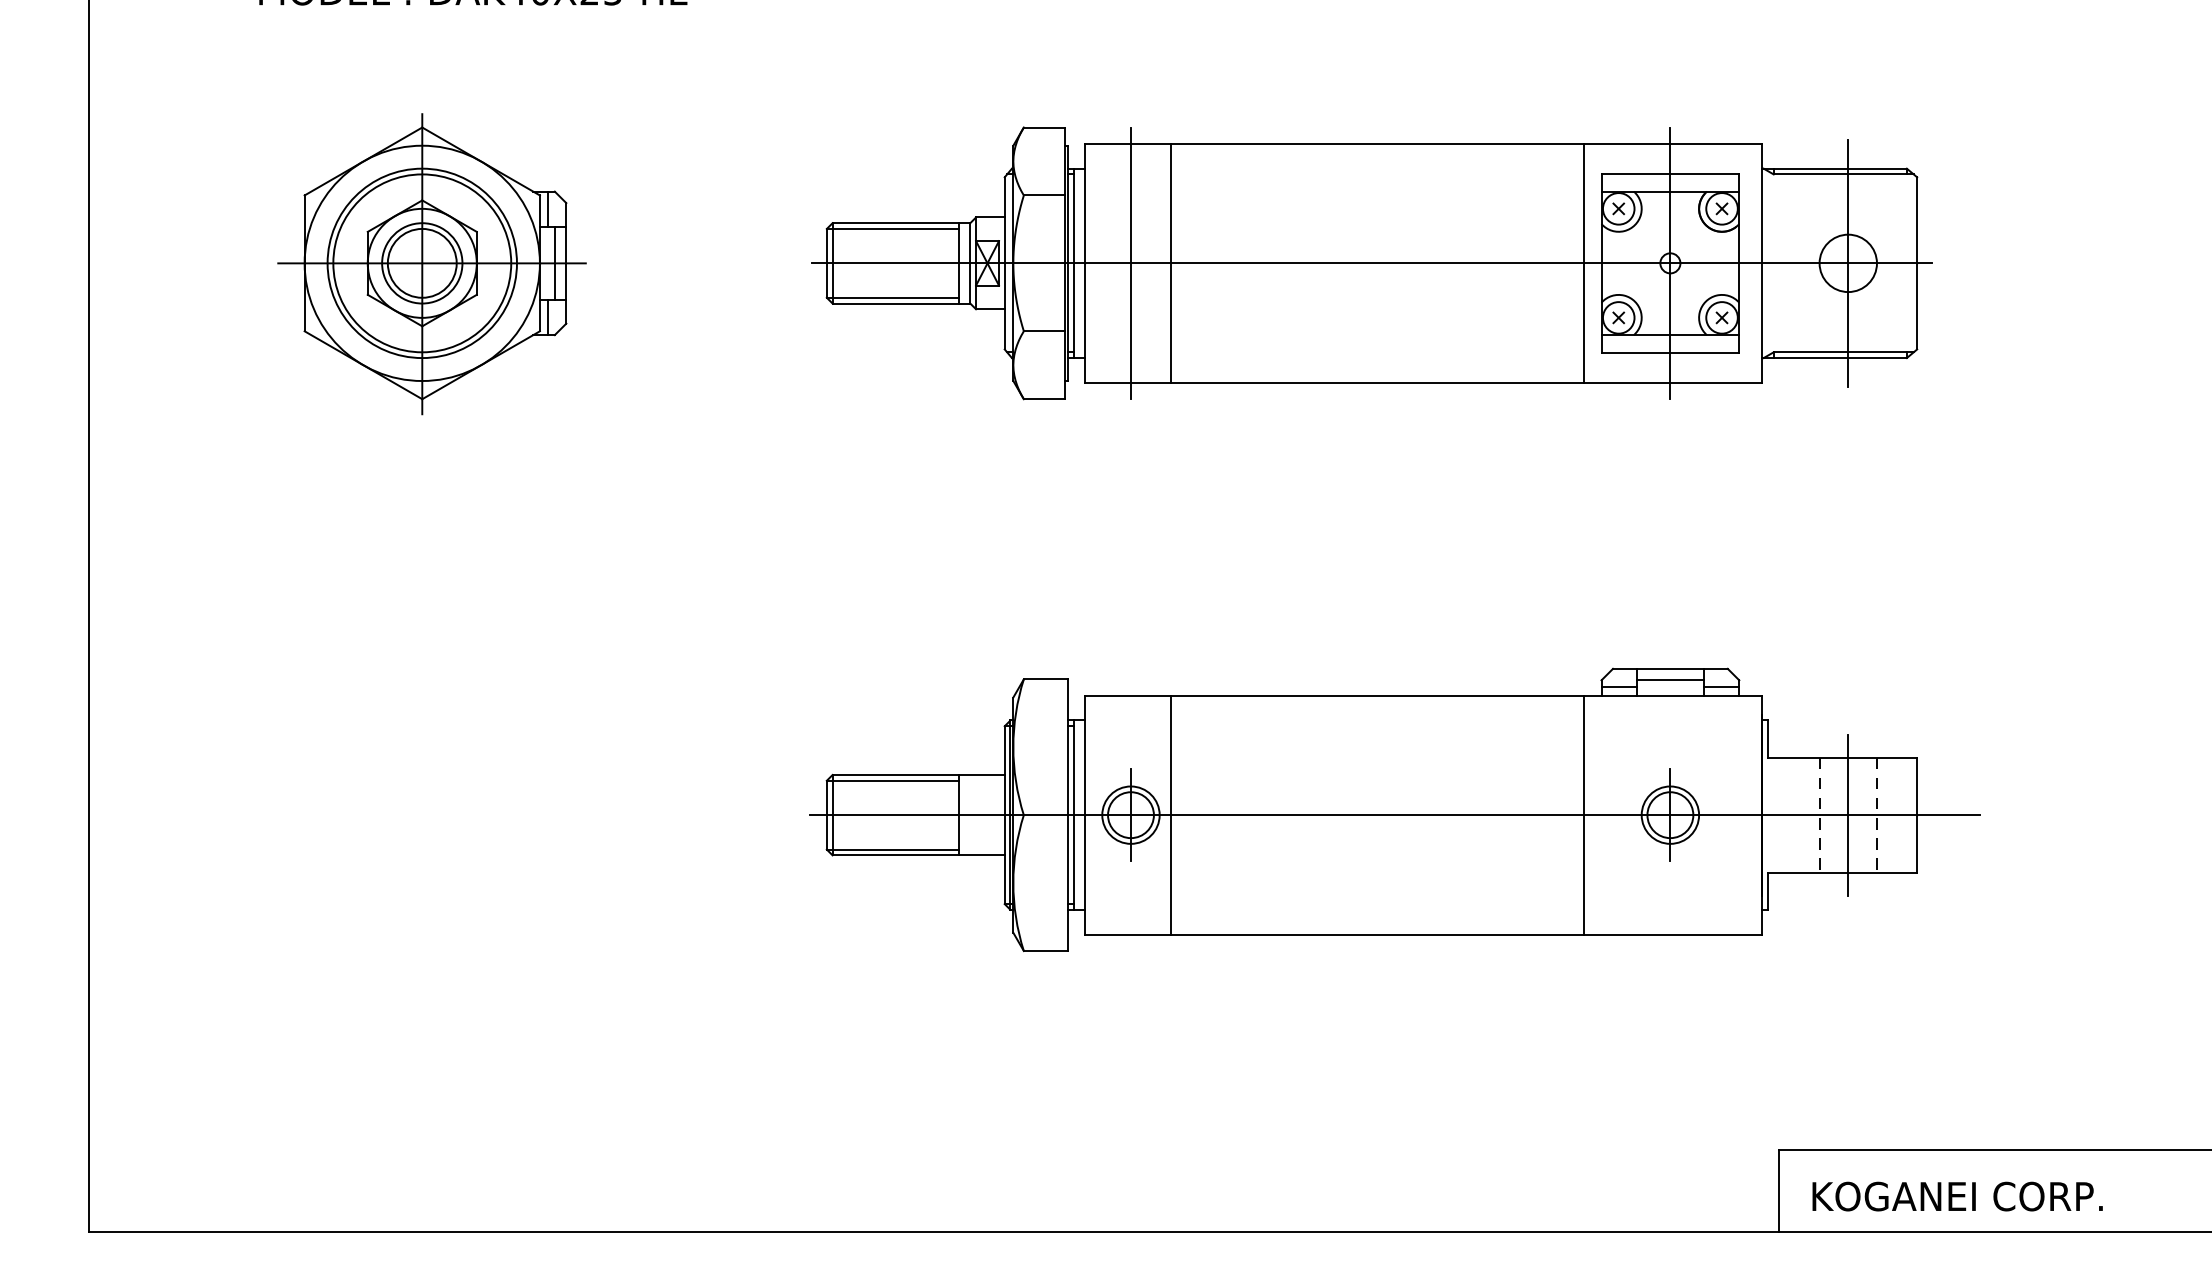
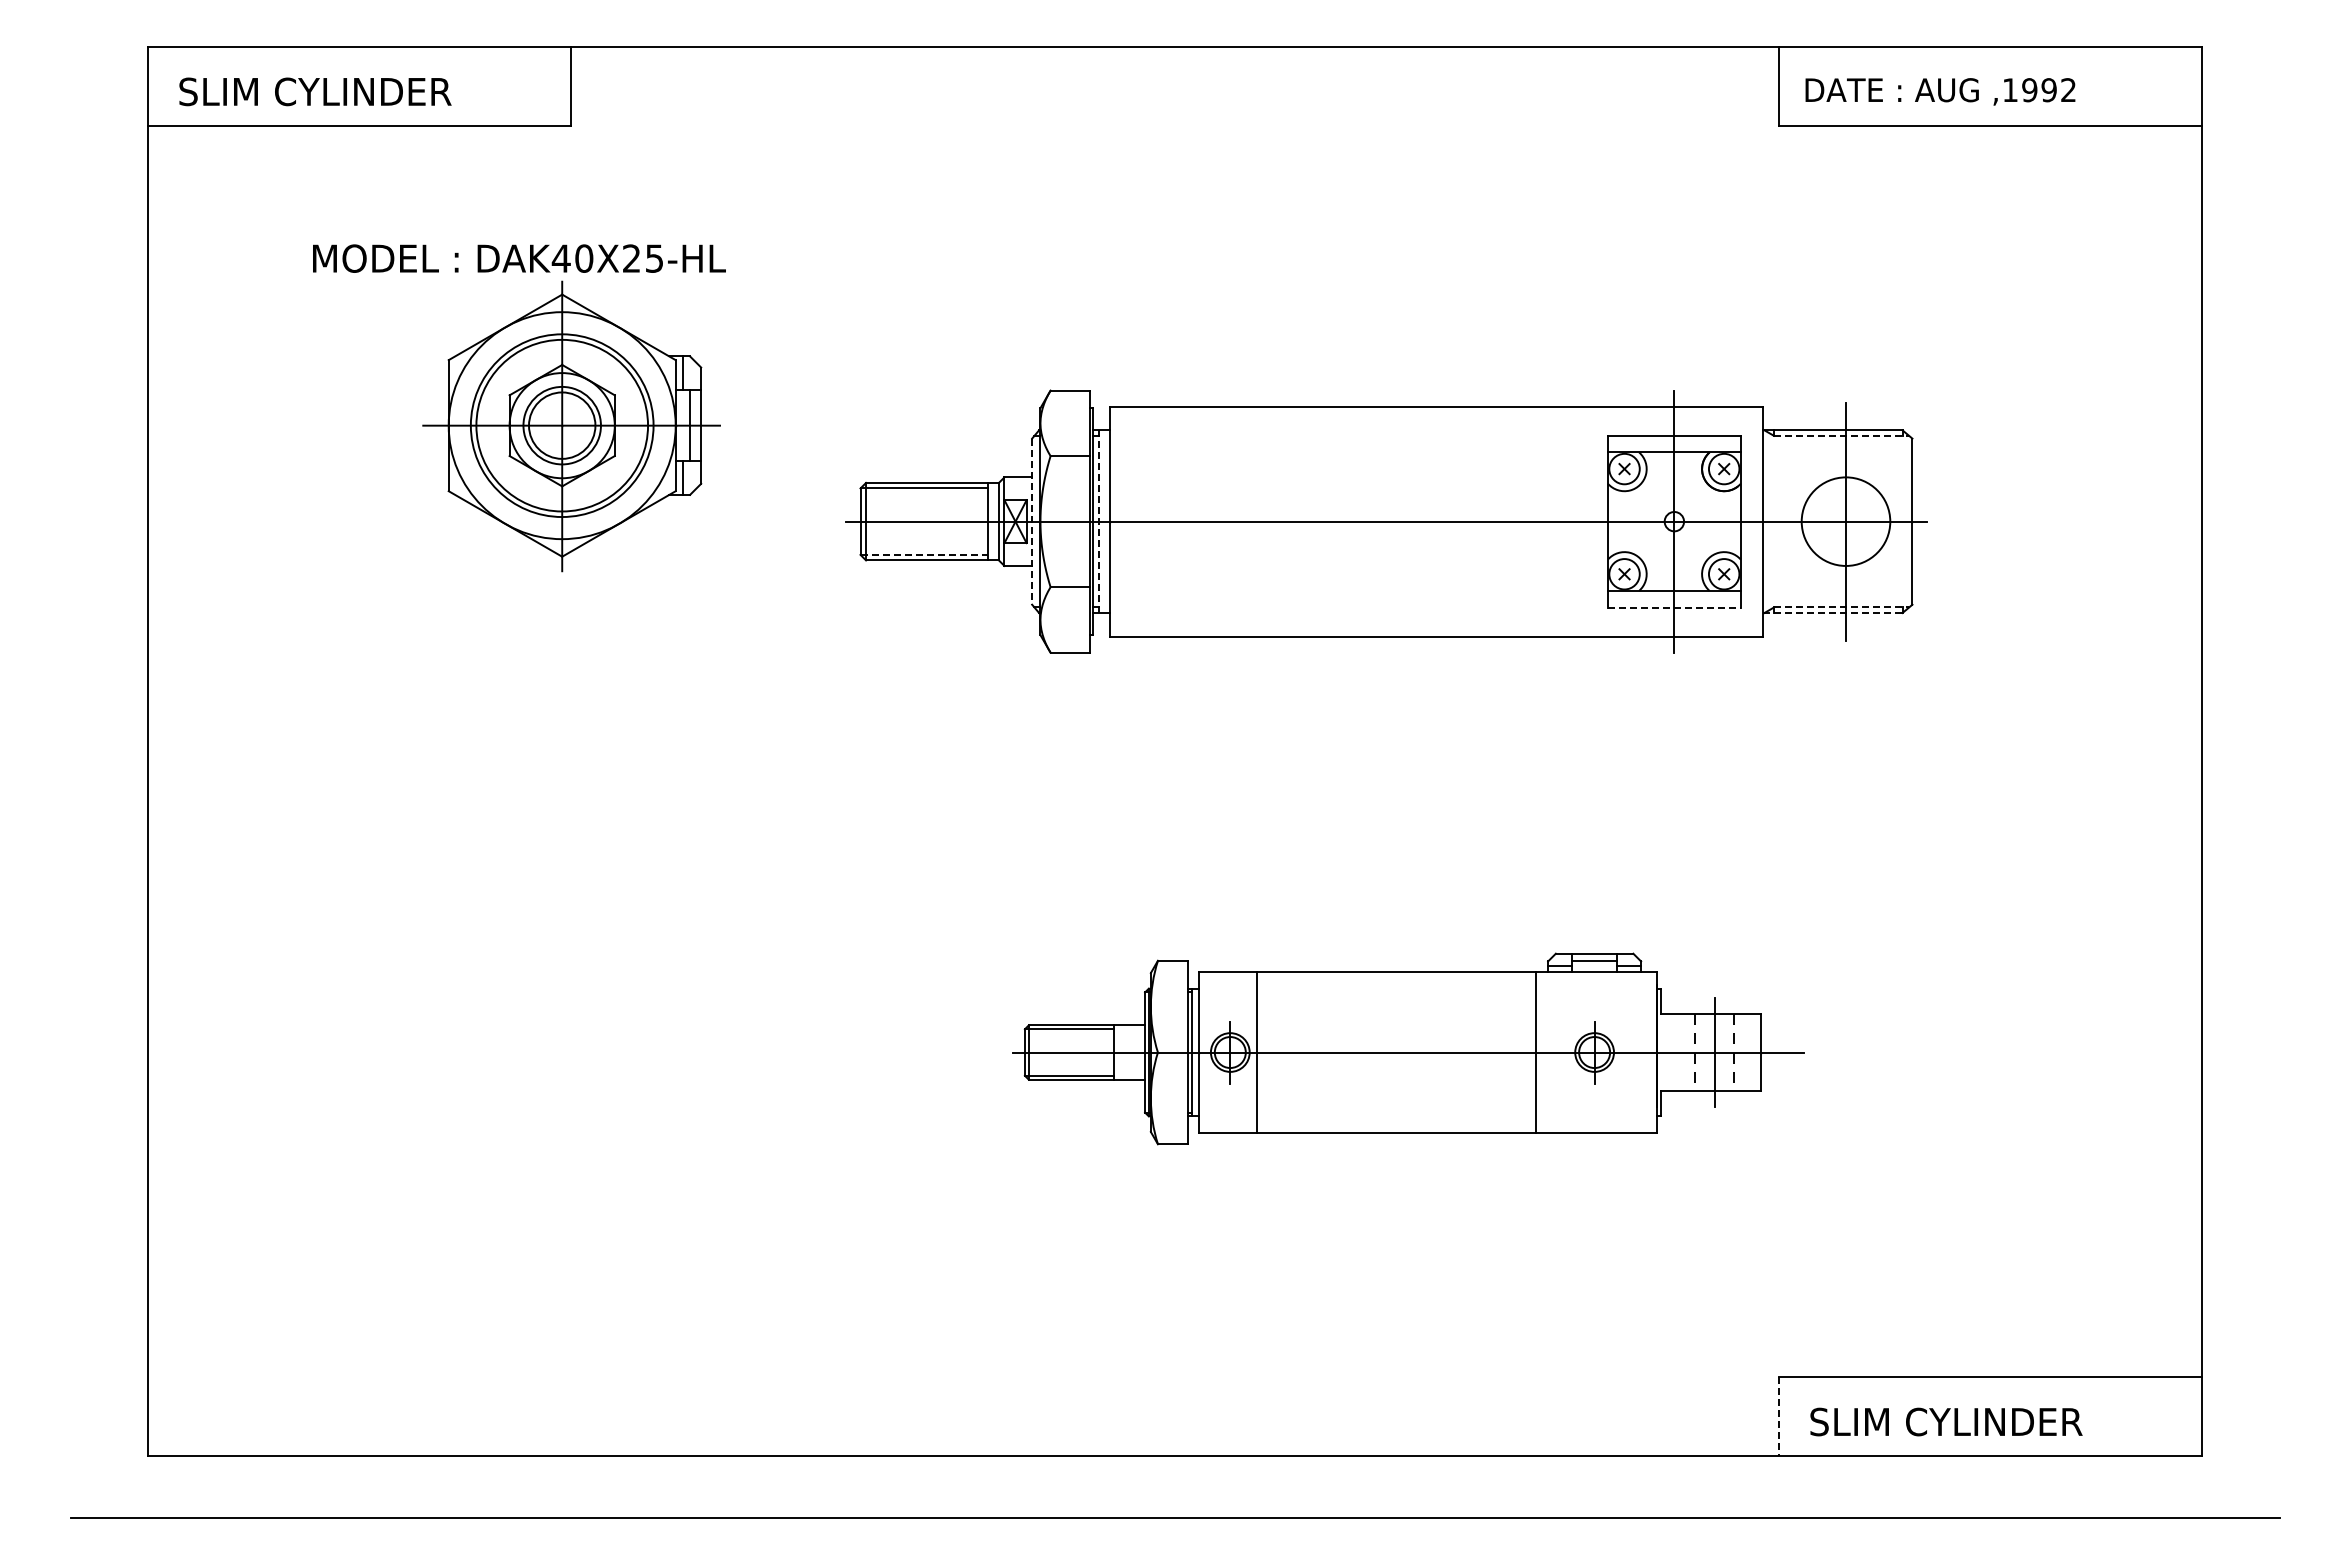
line: (1843, 174) -> (1841, 435), solid -> dashed
line: (1130, 263) -> (1153, 521), removed
line: (1170, 263) -> (1192, 521), removed
line: (1584, 263) -> (1591, 521), removed
circle: (1847, 263) -> (1845, 521), size x1.6
part: (431, 264) -> (571, 426), moved
line: (1005, 264) -> (1032, 522), solid -> dashed
line: (1073, 264) -> (1098, 522), solid -> dashed
line: (893, 297) -> (924, 554), solid -> dashed
line: (1670, 352) -> (1674, 607), solid -> dashed
line: (1843, 352) -> (1841, 607), solid -> dashed
line: (1834, 358) -> (1832, 613), solid -> dashed
part: (1394, 809) -> (1408, 1048), size x0.7
line: (1779, 1190) -> (1779, 1416), solid -> dashed
text: (1956, 1196) -> (1950, 1421), KOGANEI CORP. -> SLIM CYLINDER

